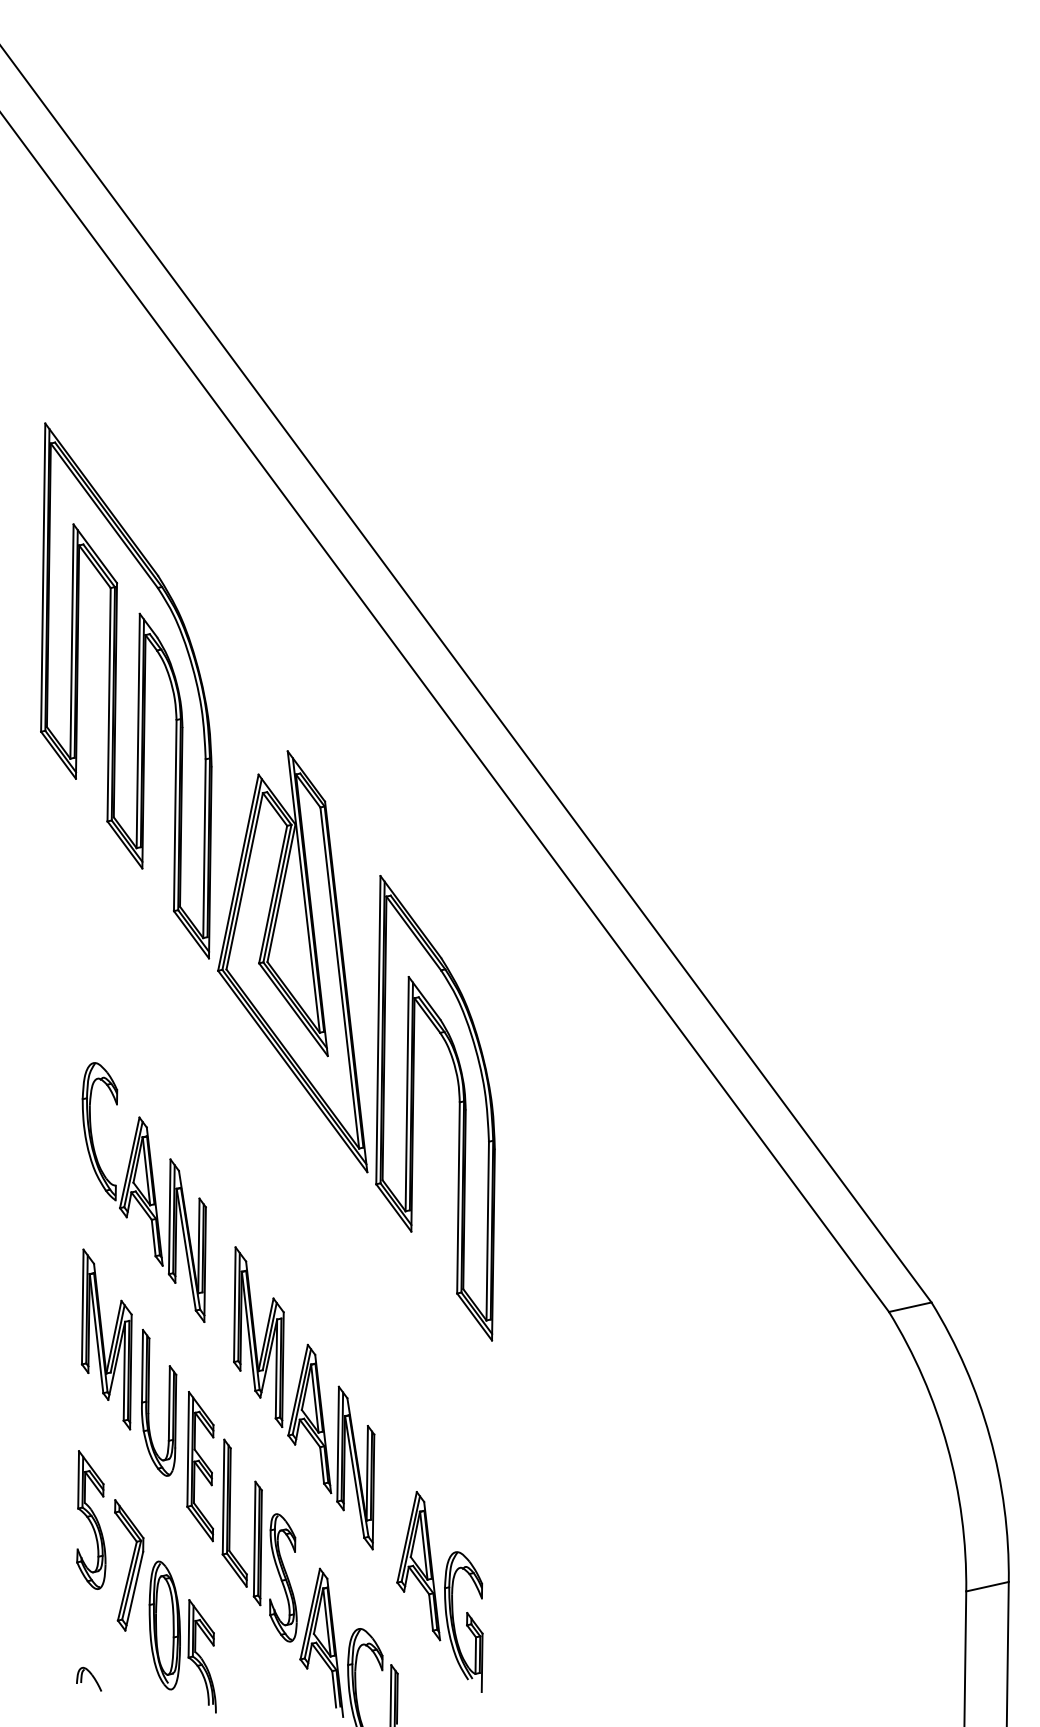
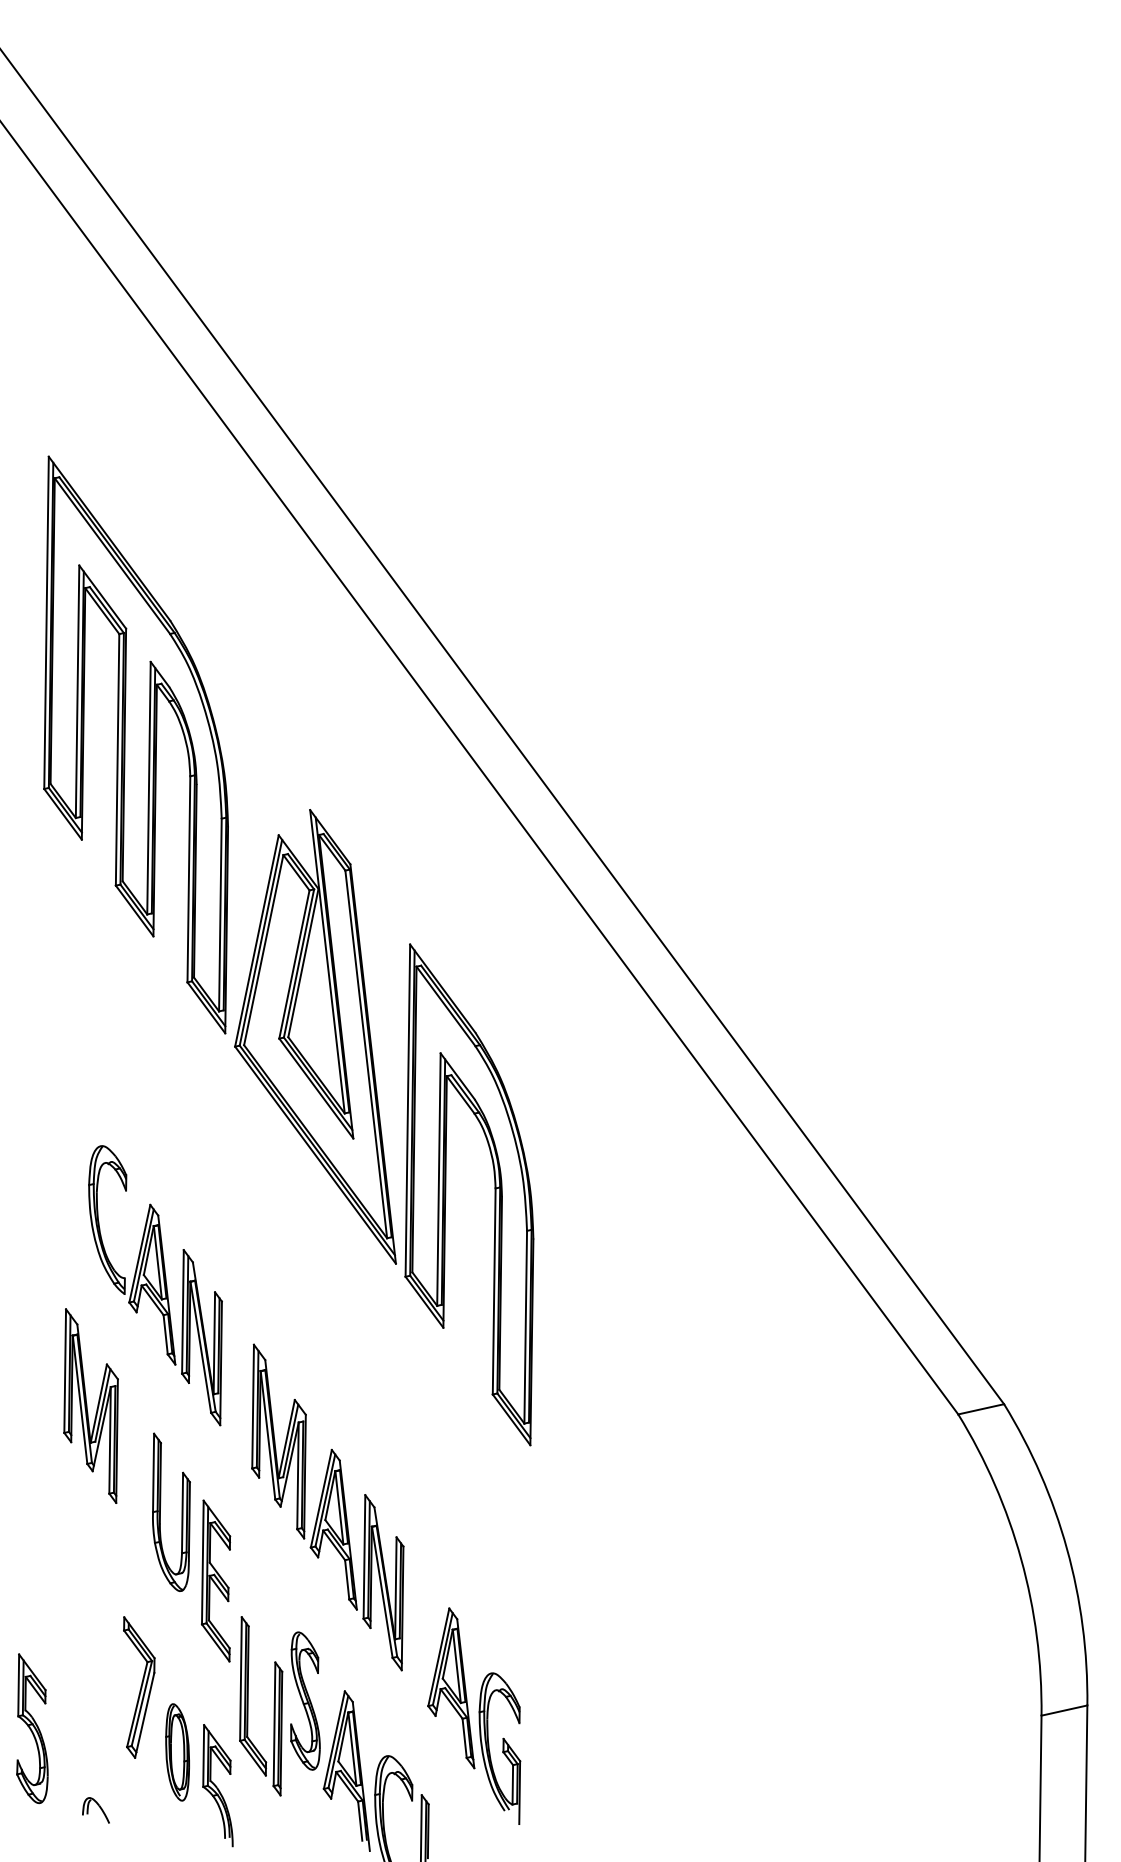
part: (106, 1338) -> (90, 1405), moved
part: (91, 1519) -> (32, 1728), moved
part: (253, 1522) -> (273, 1706), moved
part: (164, 1625) -> (177, 1752), size x0.7

